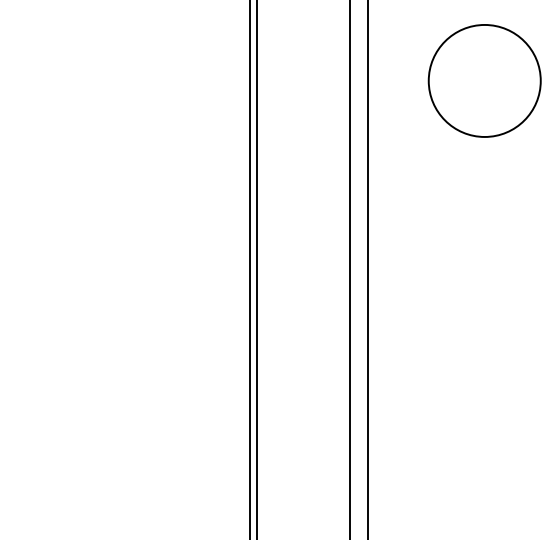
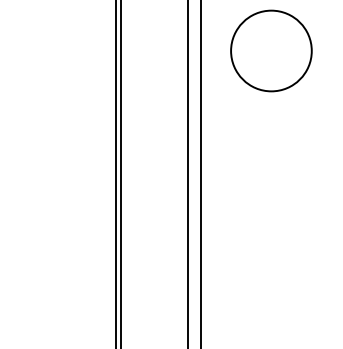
circle: (484, 80) -> (271, 50), moved

